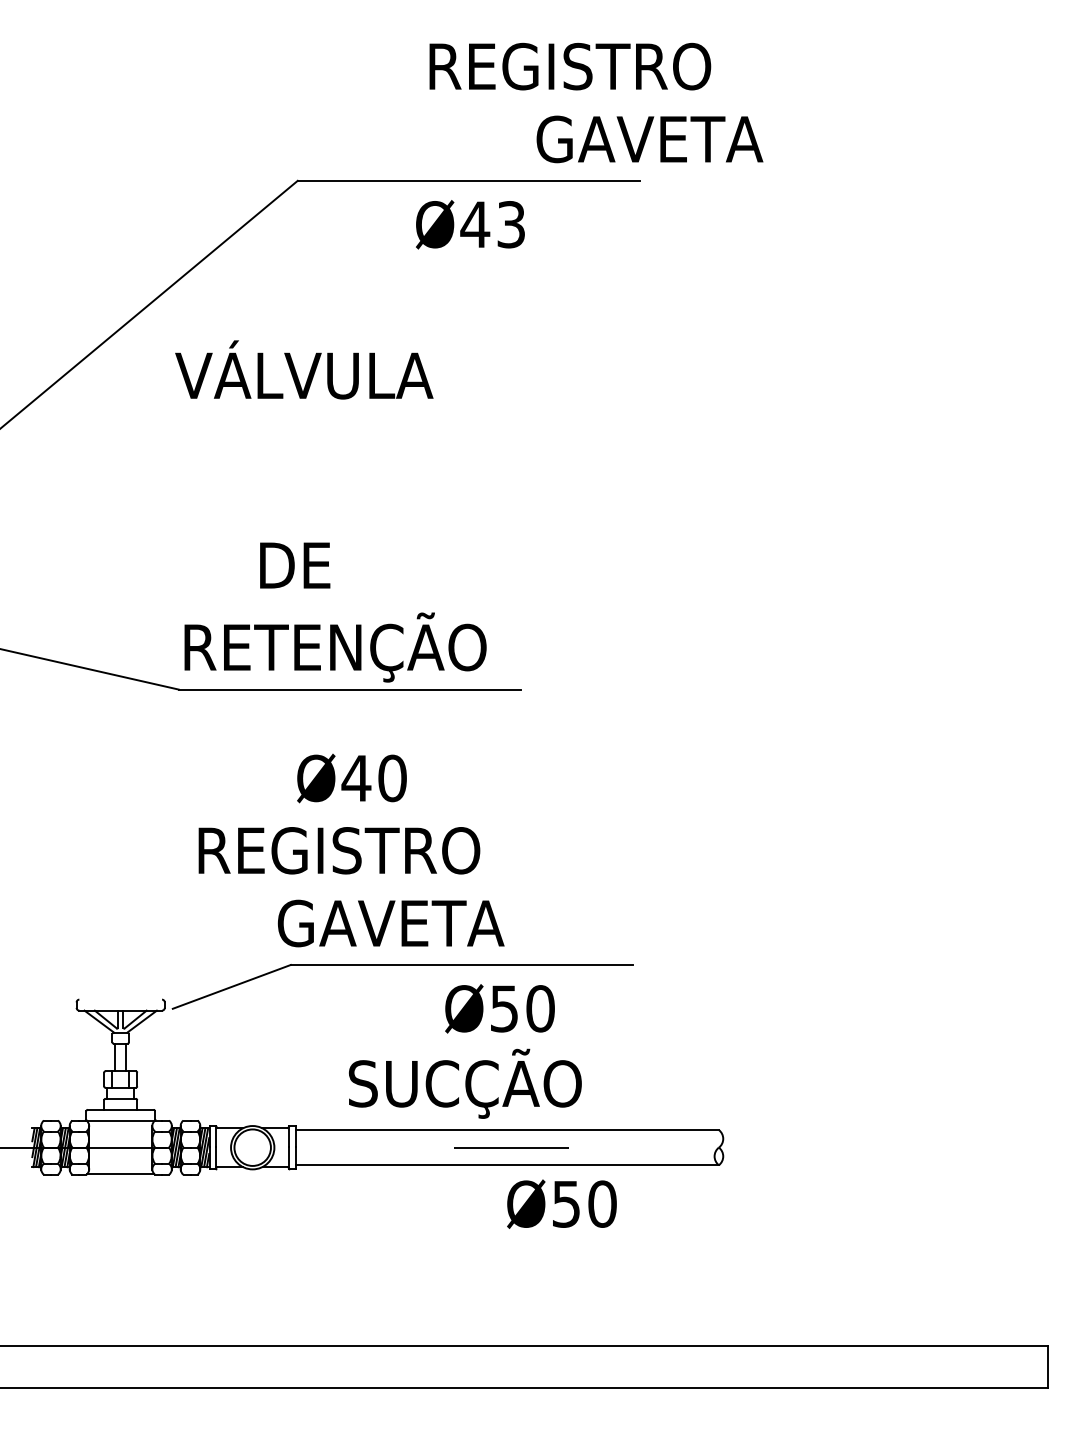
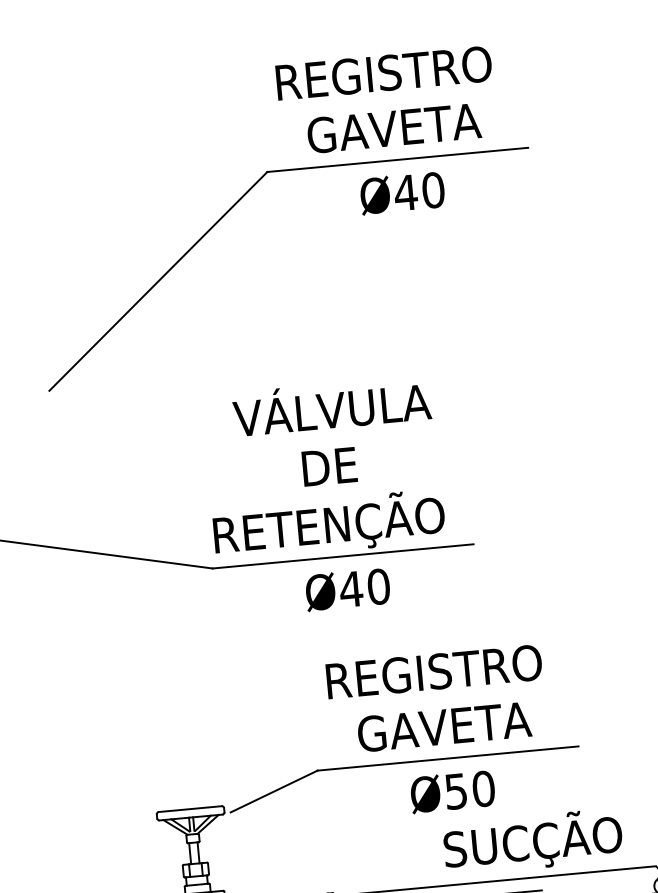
text: (570, 66) -> (384, 73), moved
text: (649, 139) -> (393, 128), moved
text: (511, 224) -> (433, 190), Ø43 -> Ø40
text: (304, 369) -> (331, 405), moved
text: (295, 565) -> (329, 466), moved
text: (351, 778) -> (347, 589), moved
text: (339, 850) -> (434, 671), moved
text: (390, 923) -> (444, 726), moved
line: (120, 999) -> (190, 809), added
text: (499, 1008) -> (452, 791), moved
text: (465, 1083) -> (533, 841), moved

